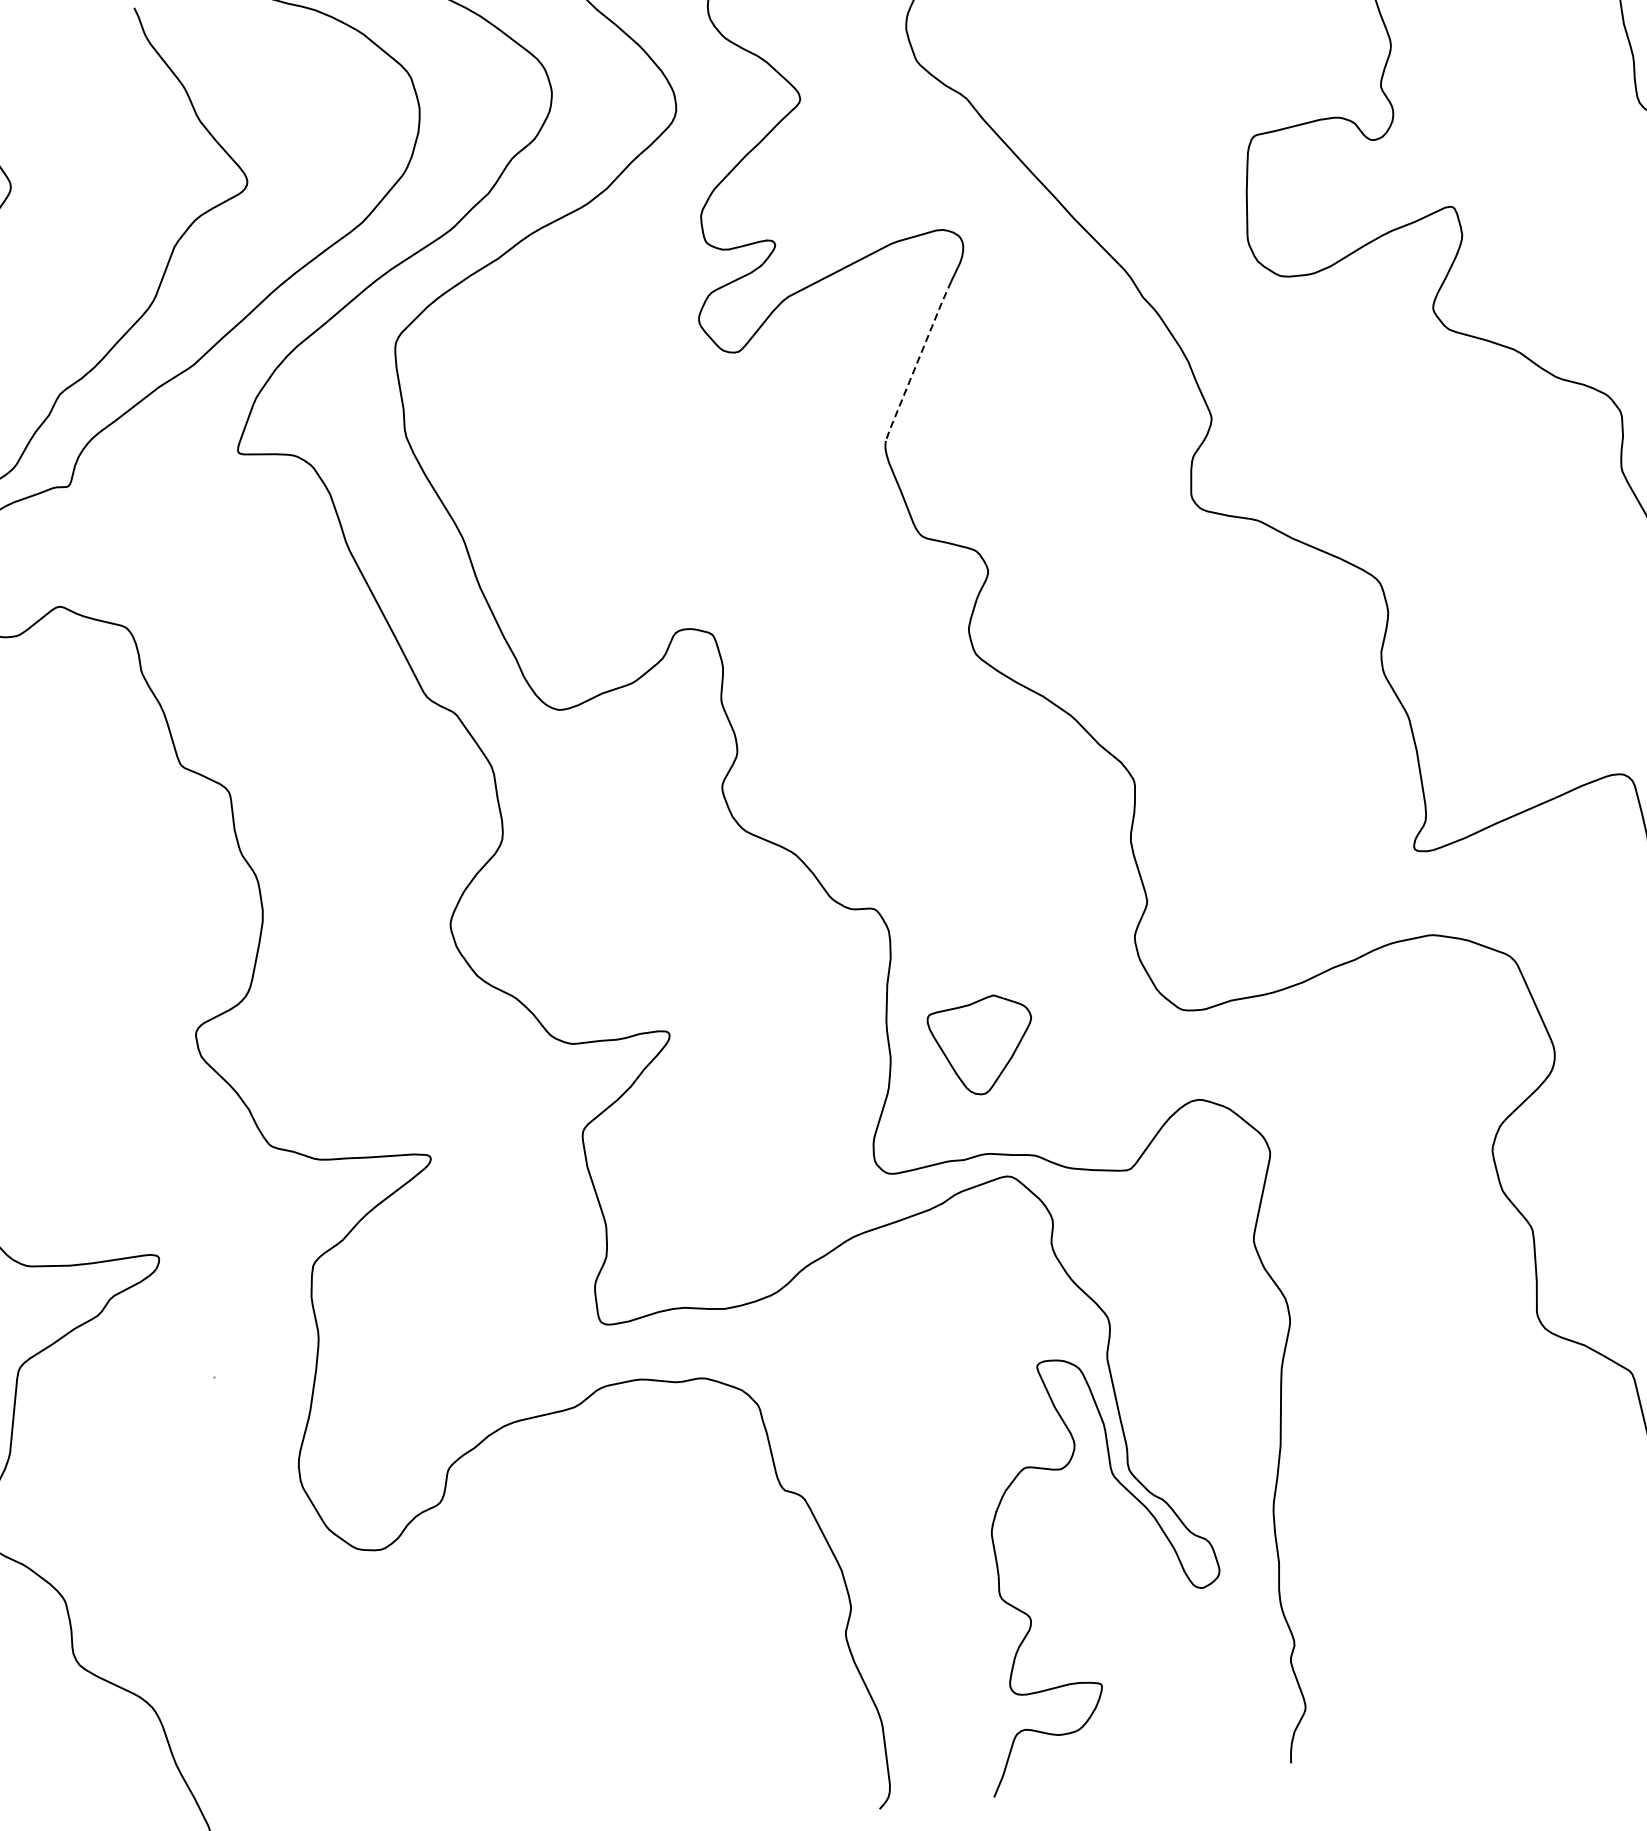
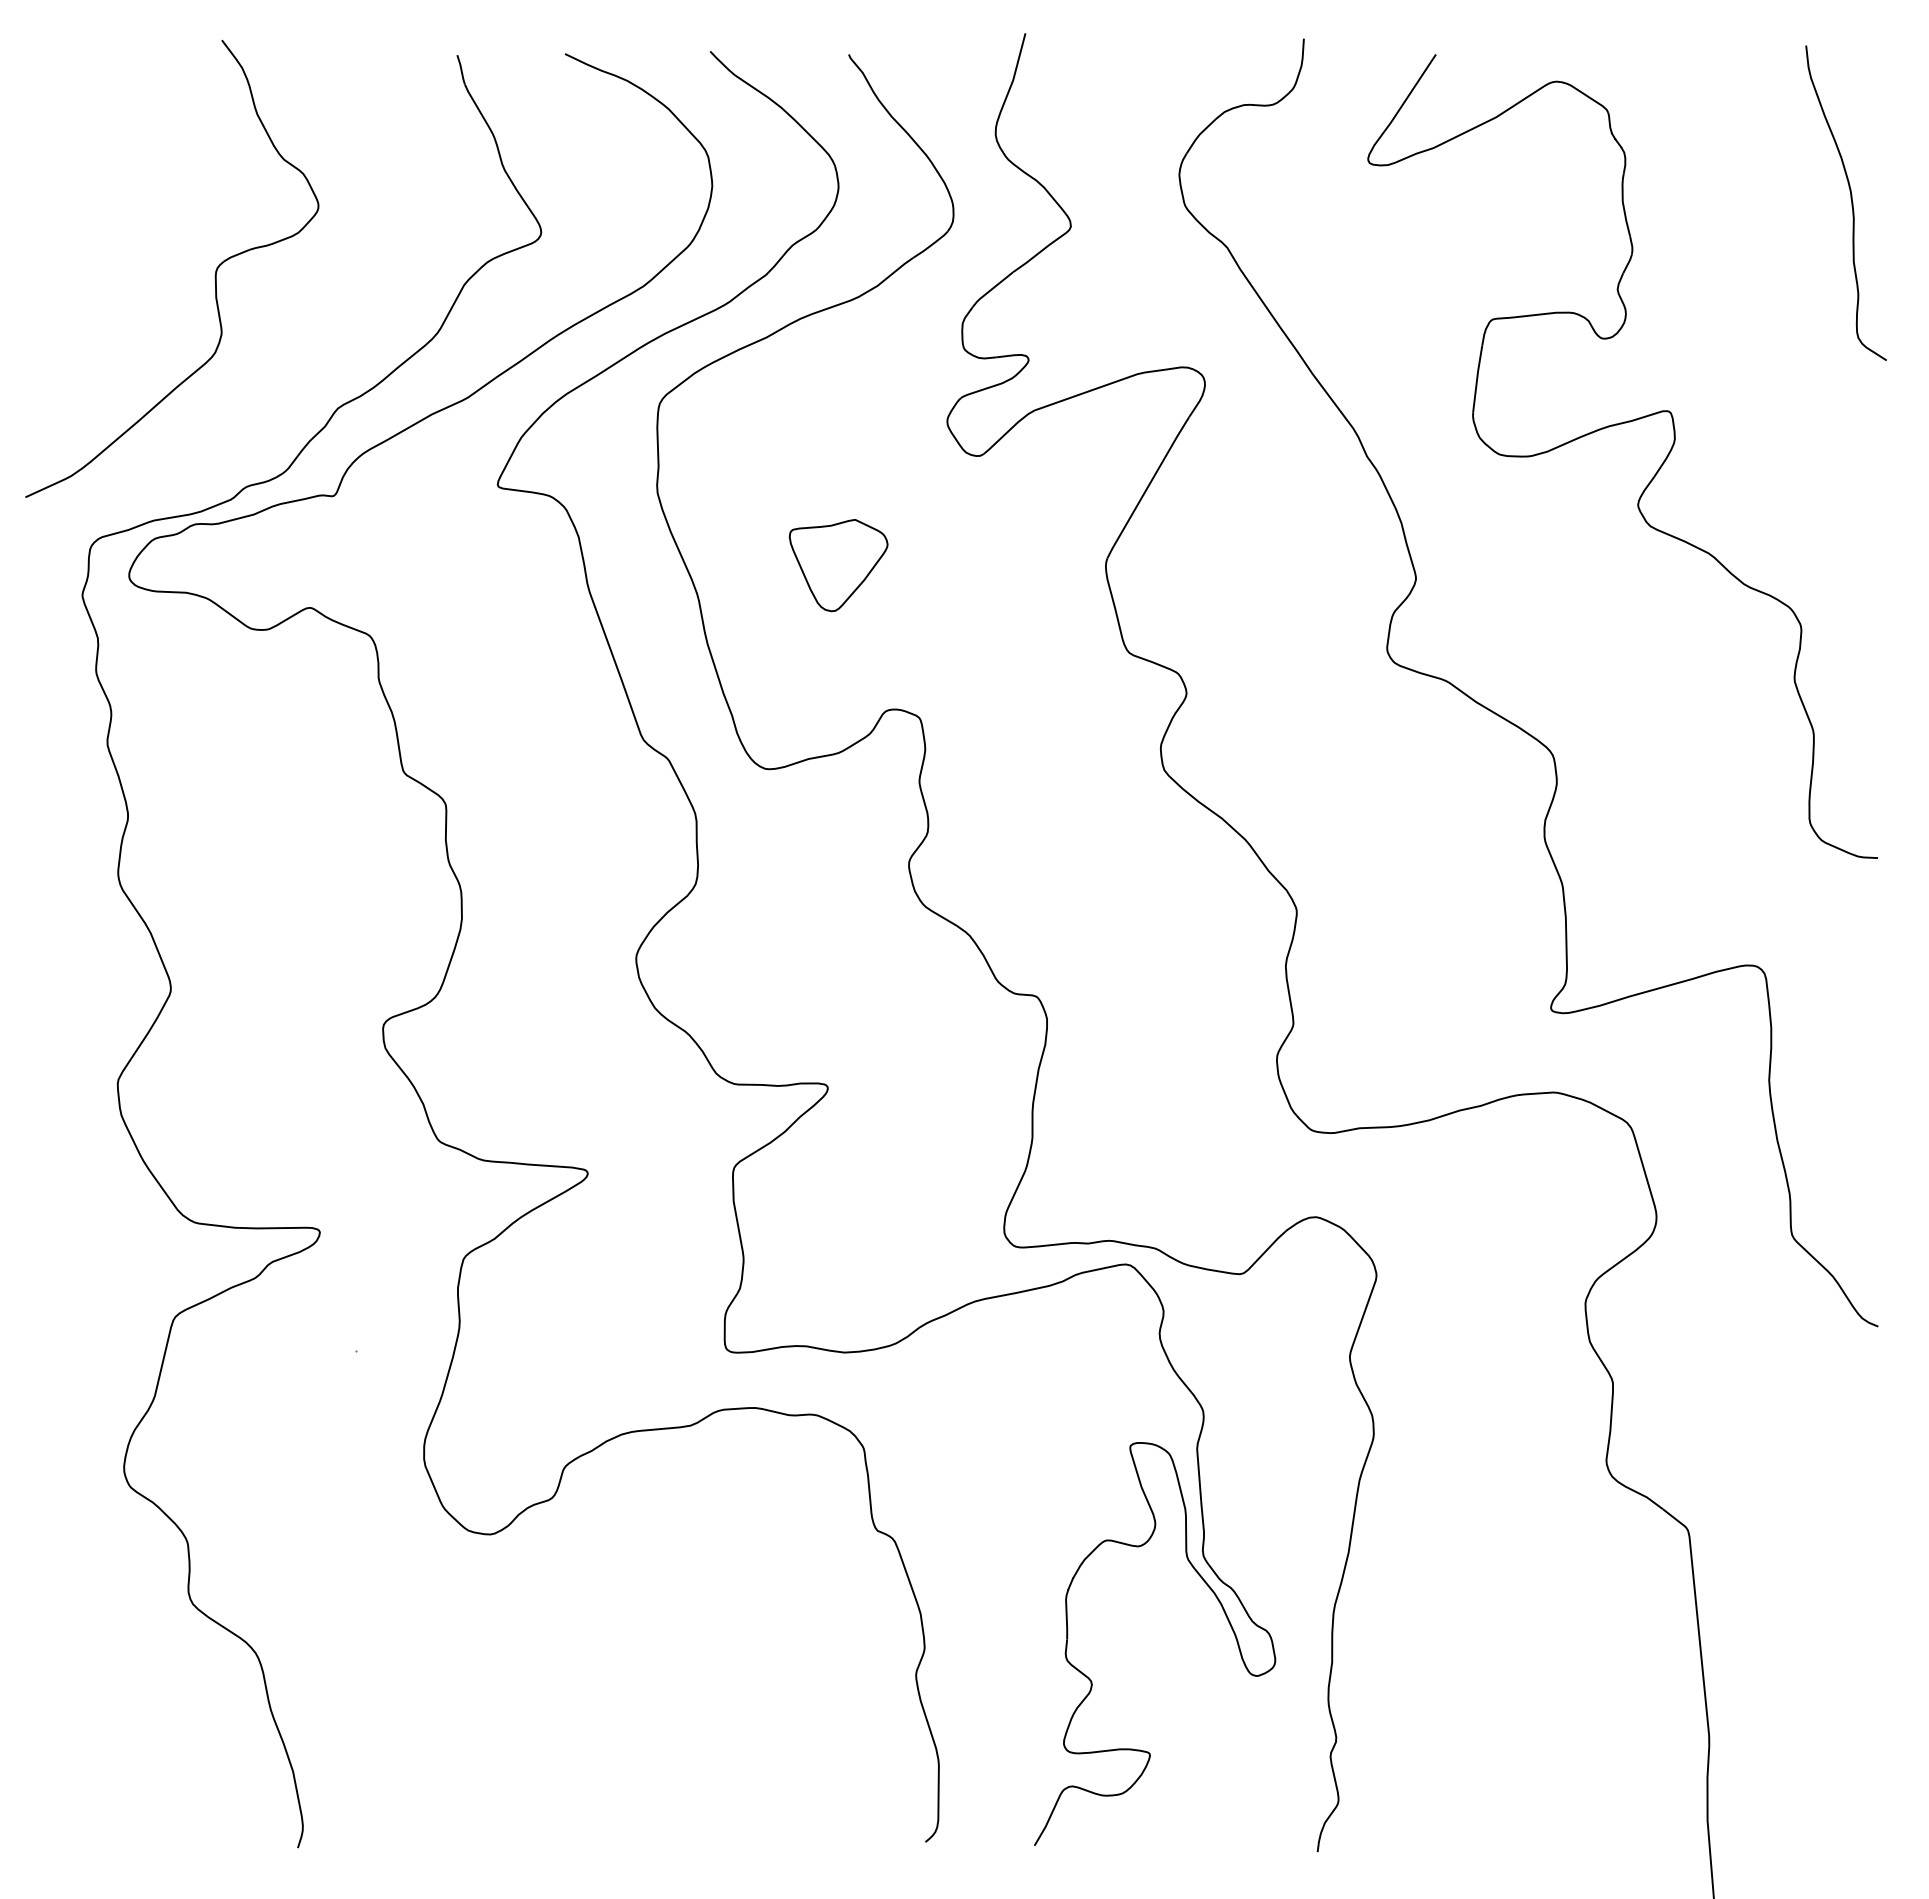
line: (917, 362) -> (1147, 488), dashed -> solid
part: (982, 1045) -> (838, 565), moved

